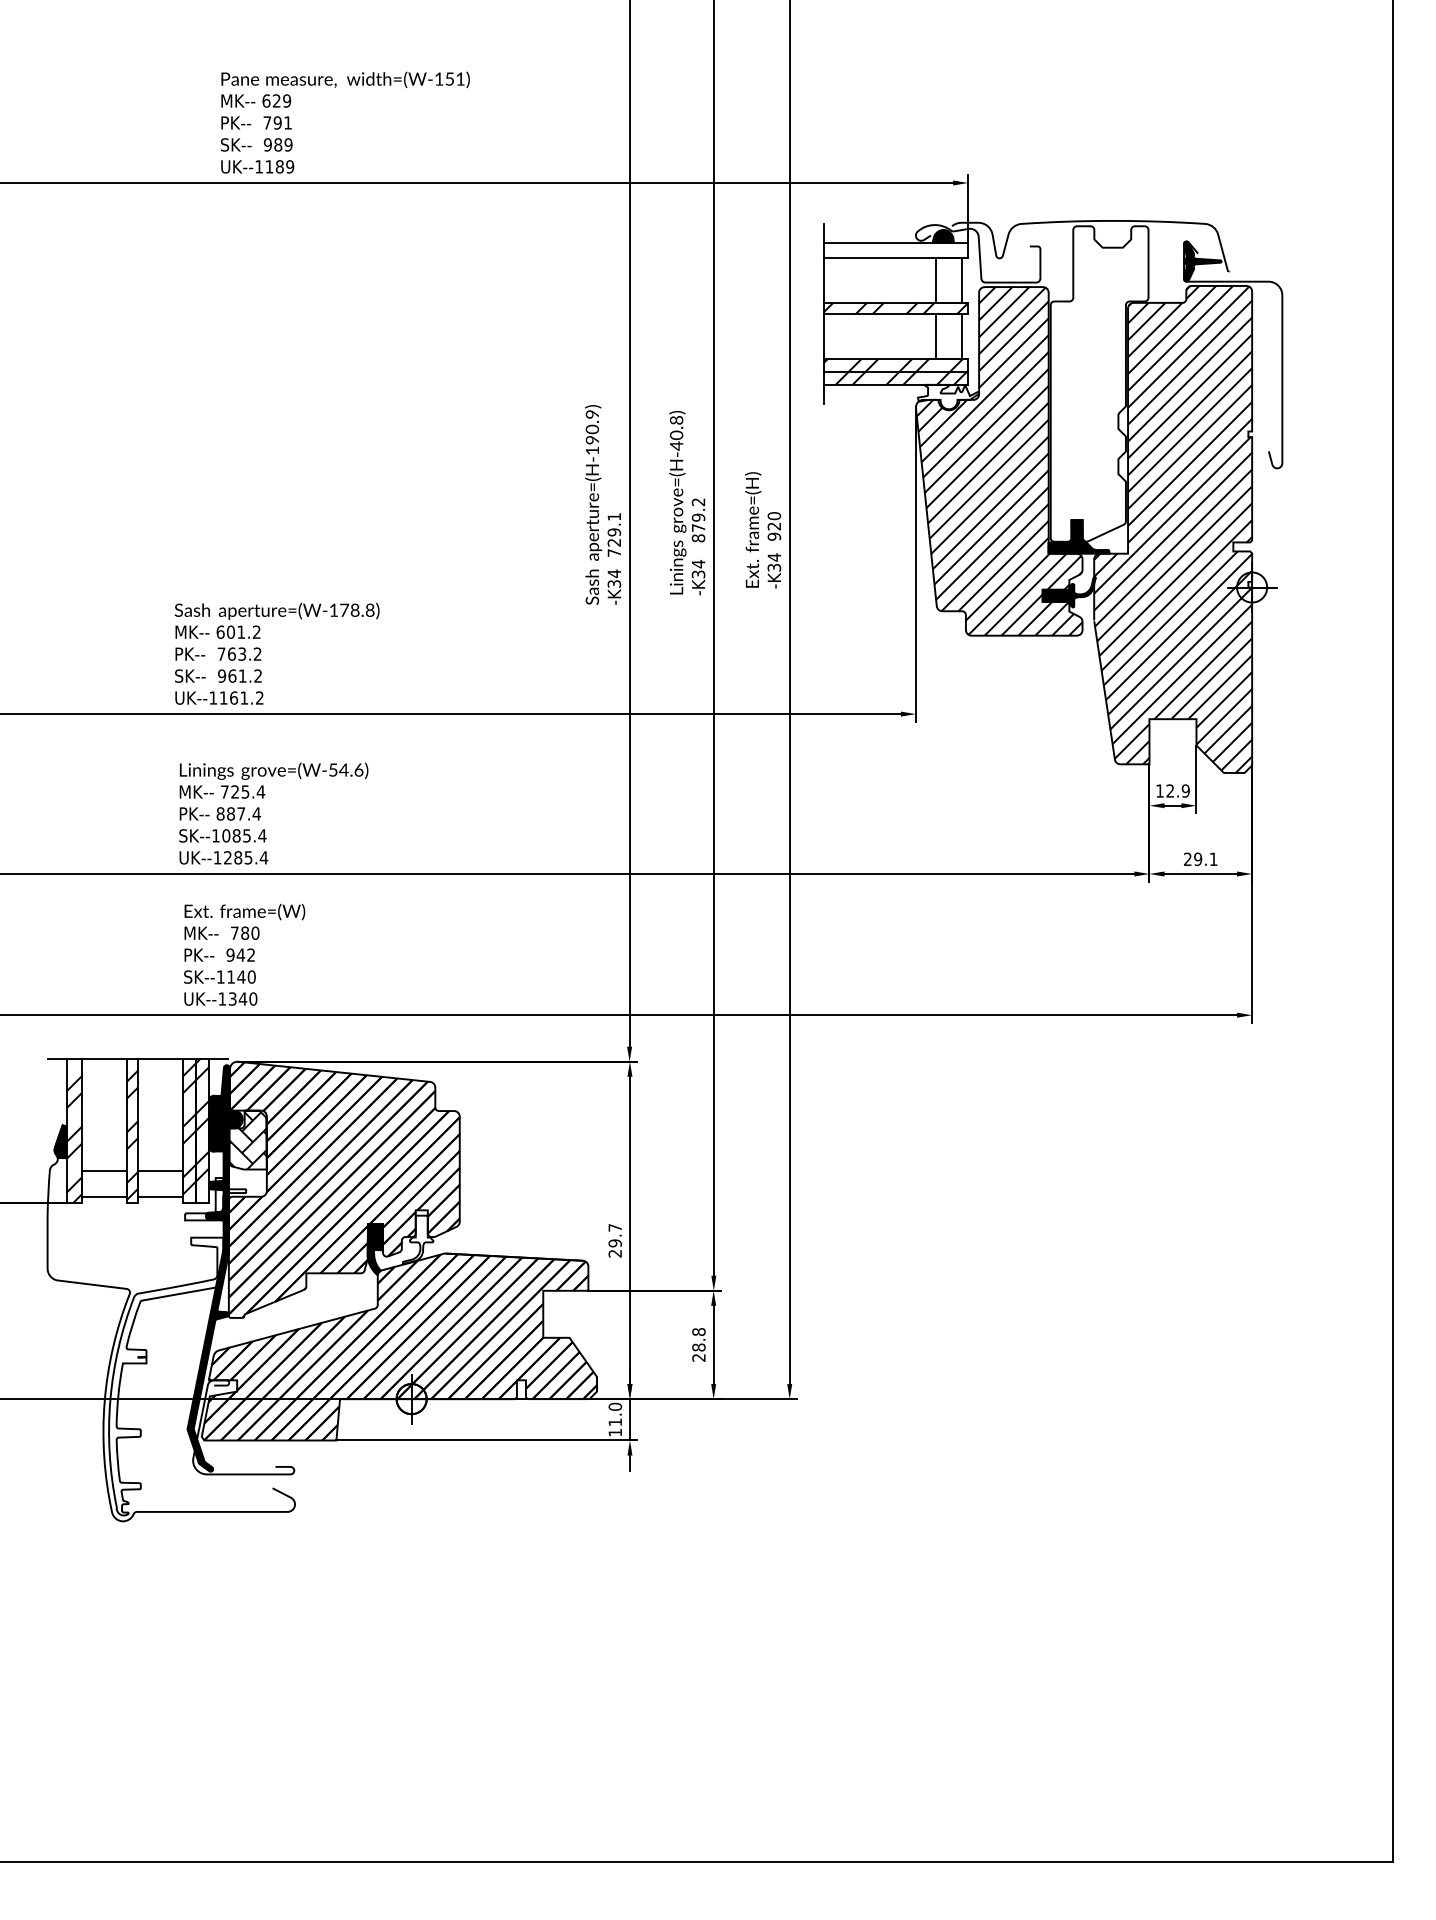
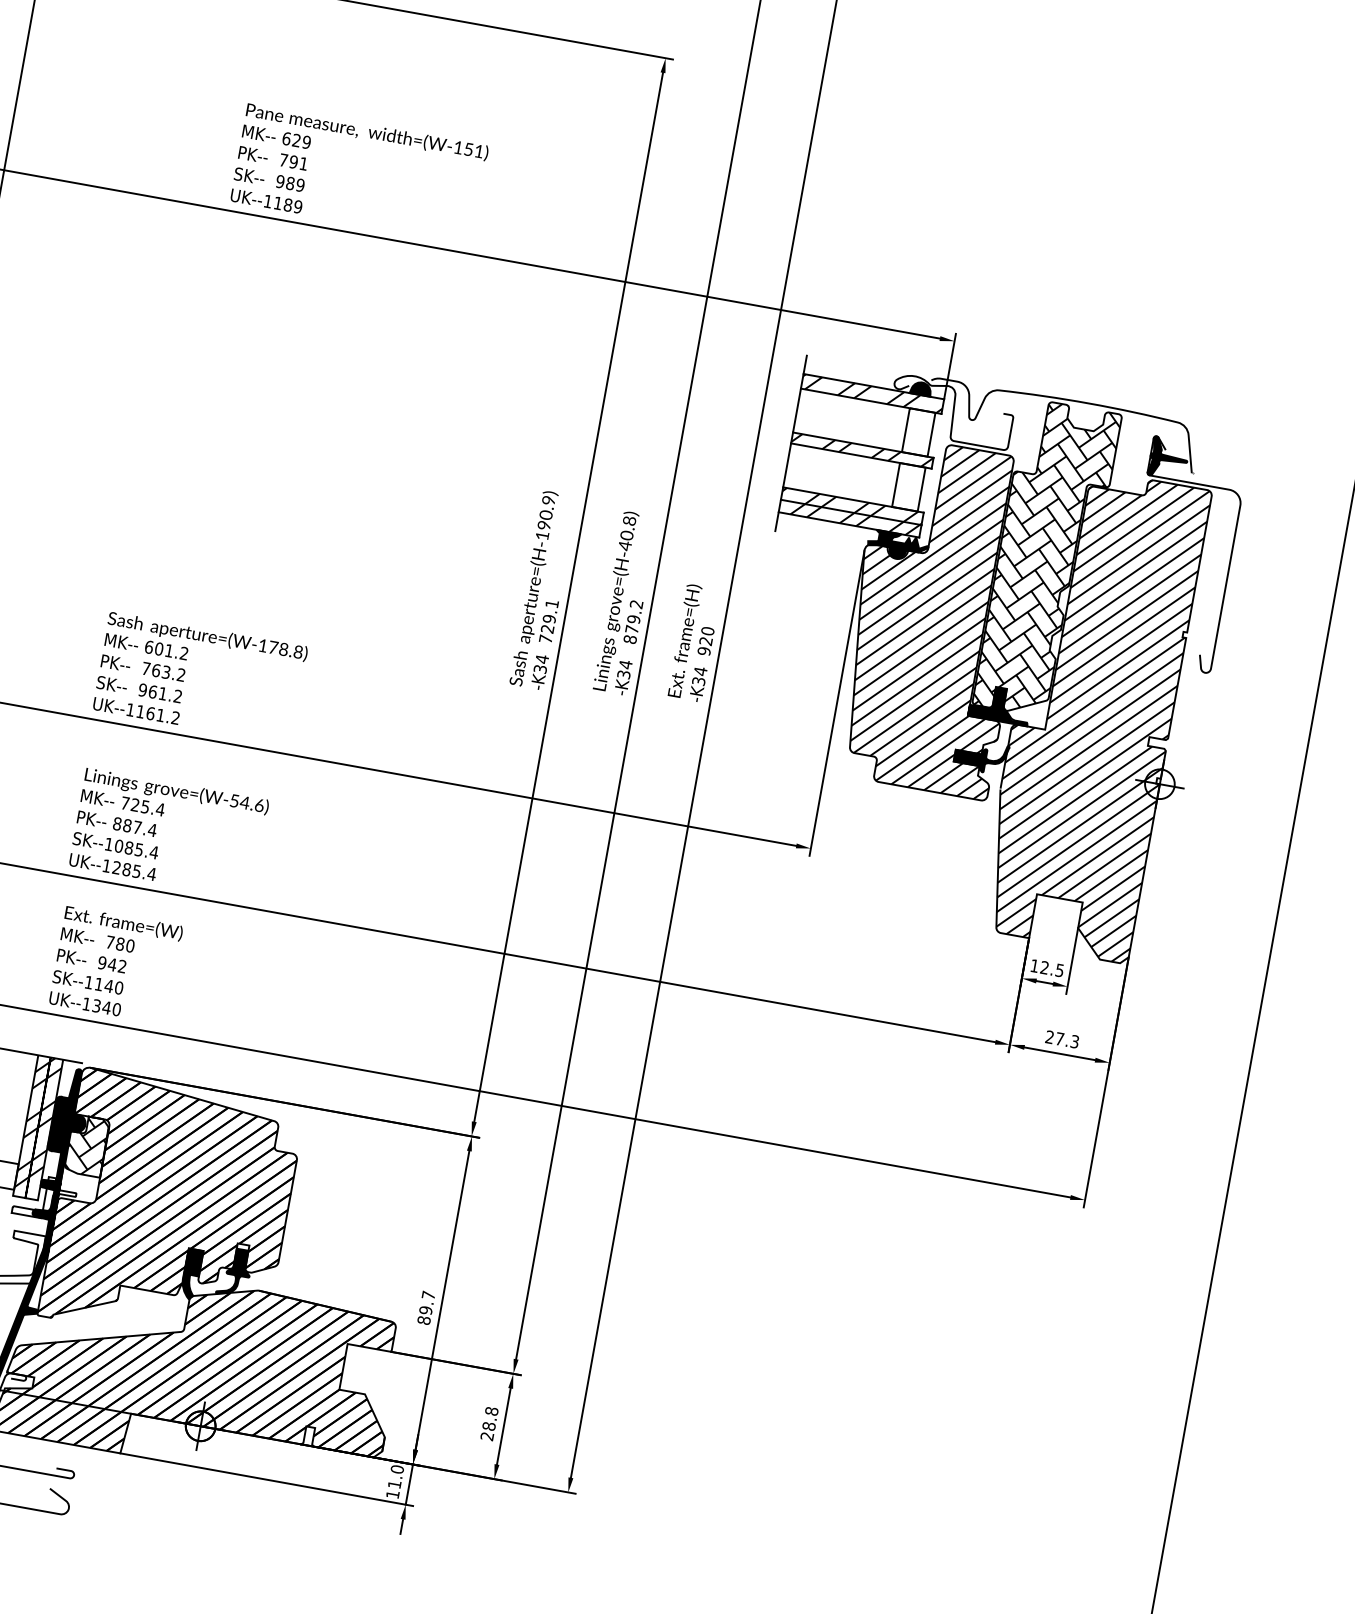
hatch: (895, 249) -> (872, 393), added
hatch: (1099, 383) -> (1047, 559), added
fill: (948, 396) -> (898, 545), added
text: (1185, 790) -> (1059, 969), 12.9 -> 12.5
text: (1205, 859) -> (1066, 1040), 29.1 -> 27.3
fill: (417, 1239) -> (234, 1272), added
text: (614, 1253) -> (423, 1320), 29.7 -> 89.7

